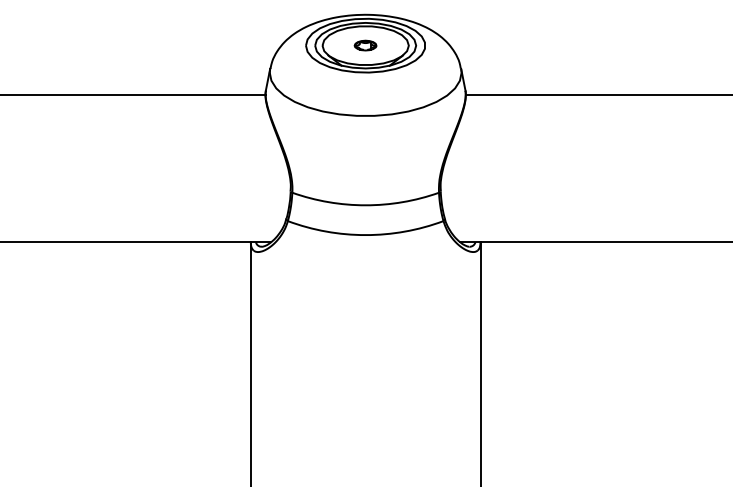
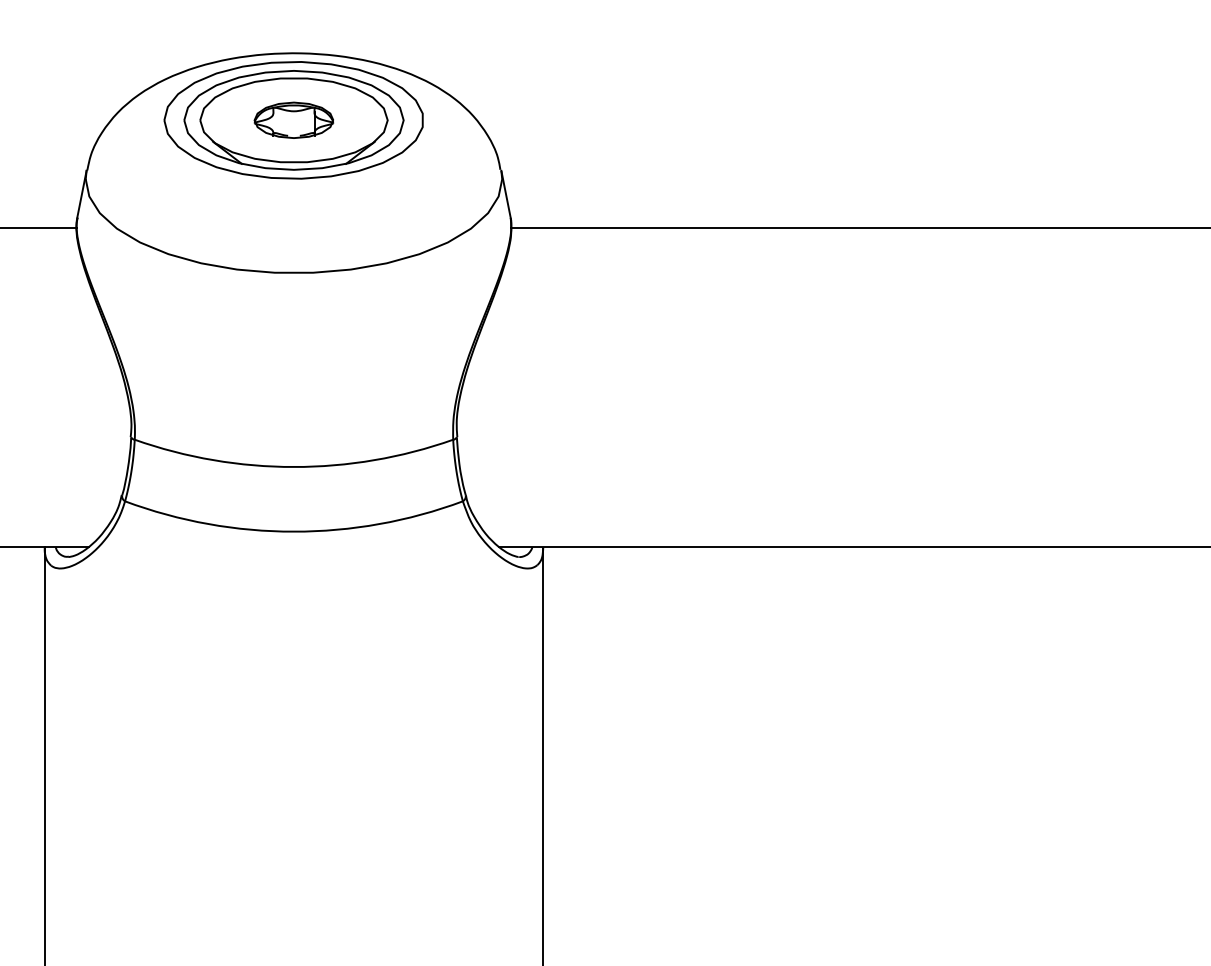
part: (365, 45) -> (293, 119), size x1.67

